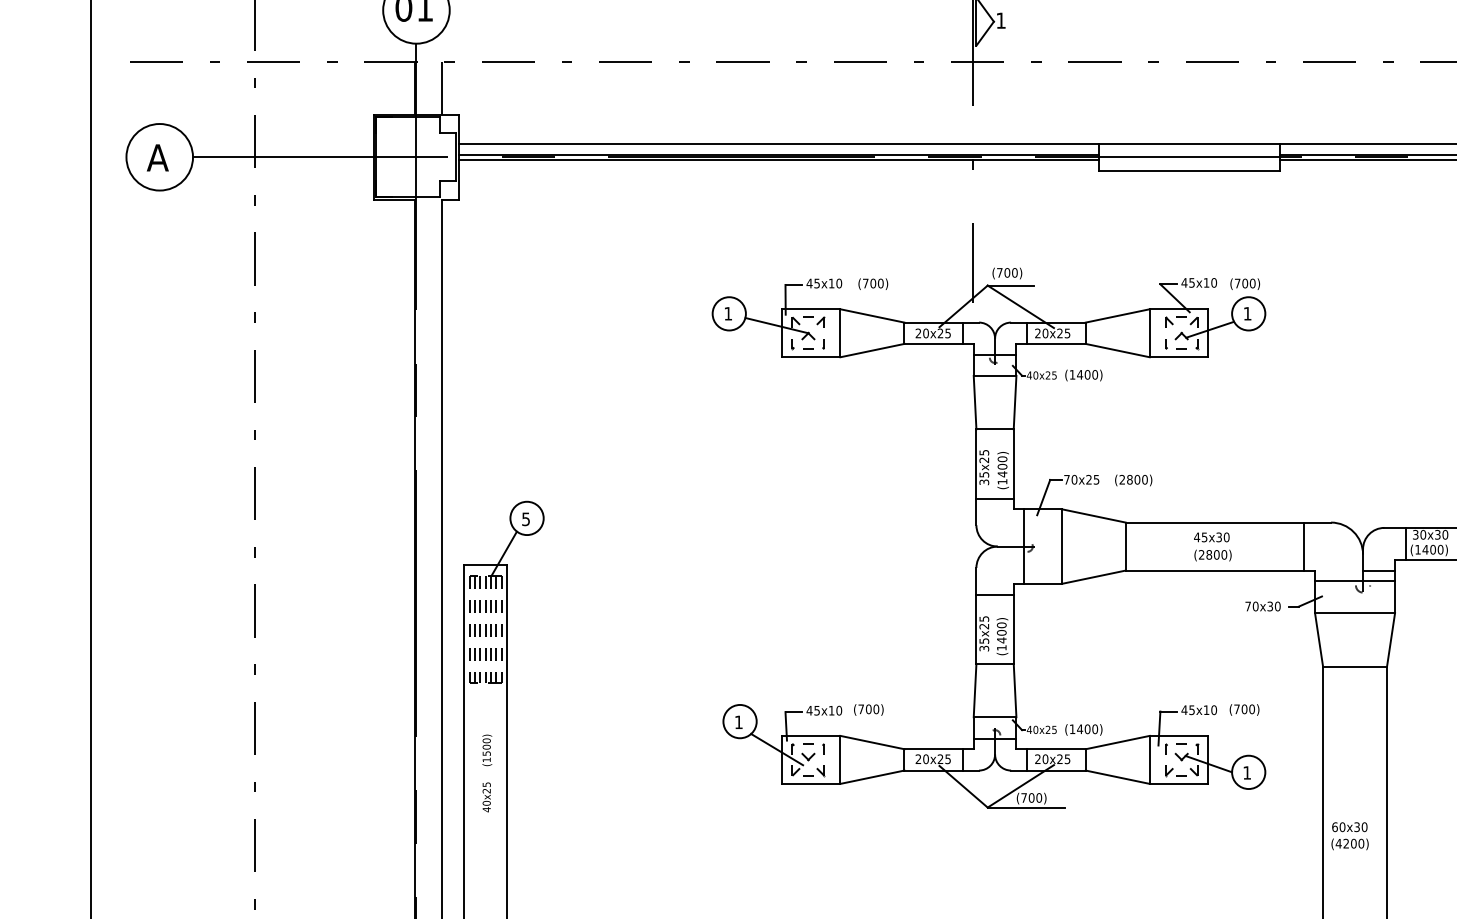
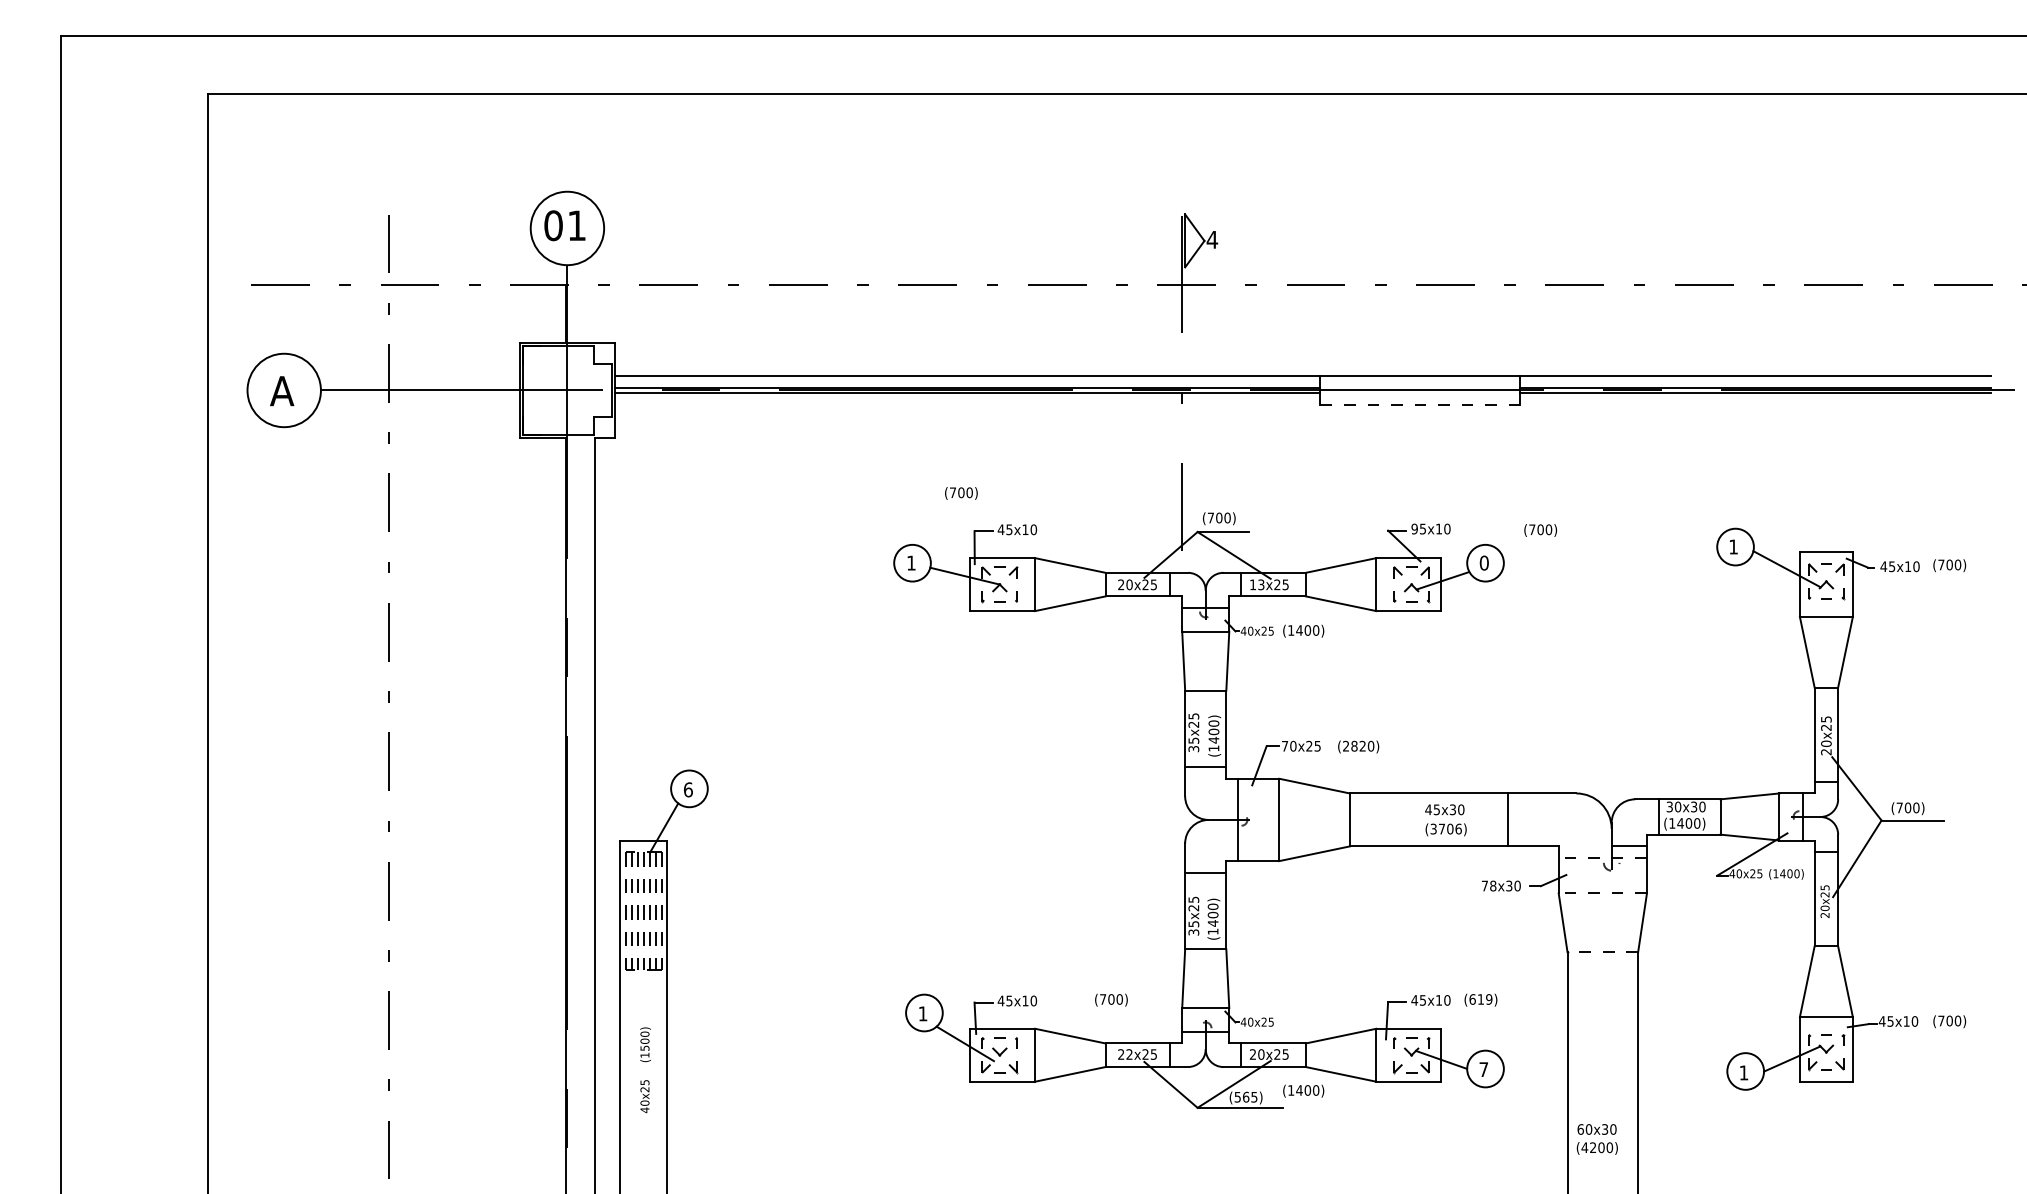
text: (1001, 20) -> (1212, 239), 1 -> 4
line: (441, 88) -> (595, 314), removed
line: (1188, 170) -> (1419, 405), solid -> dashed
text: (1184, 282) -> (1414, 528), 45x10 -> 95x10
text: (873, 284) -> (961, 493), moved
text: (1245, 284) -> (1540, 530), moved
text: (1246, 313) -> (1483, 562), 1 -> 0
text: (1041, 333) -> (1256, 584), 20x25 -> 13x25
text: (1137, 480) -> (1362, 746), (2800) -> (2820)
text: (526, 518) -> (688, 789), 5 -> 6
line: (1303, 546) -> (1507, 819), moved
text: (1212, 554) -> (1445, 828), (2800) -> (3706)
line: (1354, 581) -> (1602, 858), solid -> dashed
text: (1255, 606) -> (1493, 886), 70x30 -> 78x30
line: (1354, 613) -> (1602, 893), solid -> dashed
line: (1354, 666) -> (1602, 952), solid -> dashed
text: (868, 709) -> (1111, 999), moved
text: (1244, 709) -> (1480, 999), (700) -> (619)
text: (1083, 729) -> (1303, 1090), moved
text: (925, 759) -> (1129, 1054), 20x25 -> 22x25
text: (1246, 772) -> (1483, 1069), 1 -> 7
text: (1031, 797) -> (1245, 1096), (700) -> (565)

